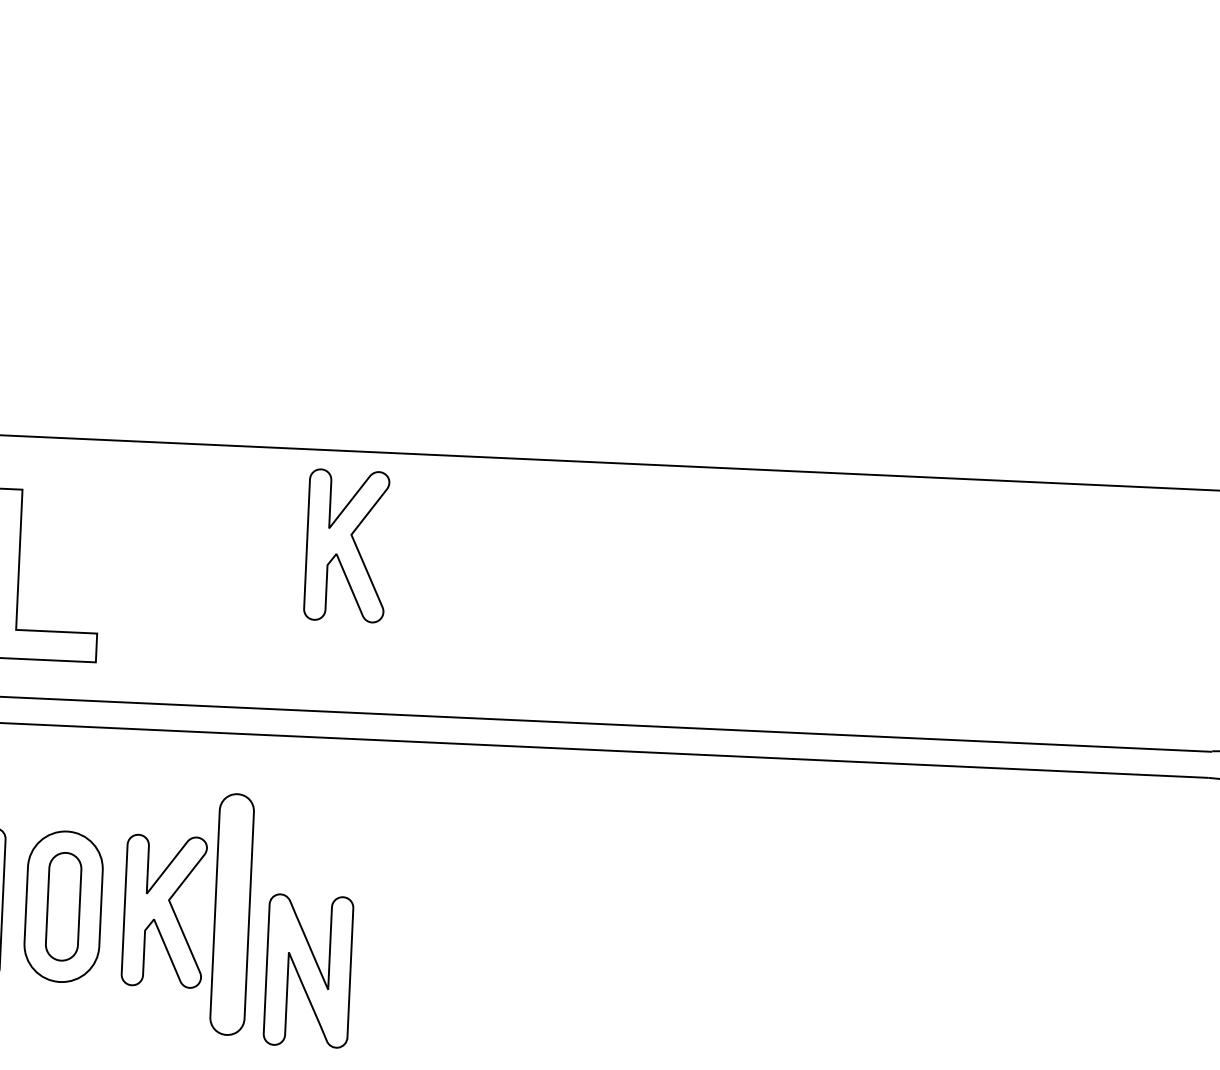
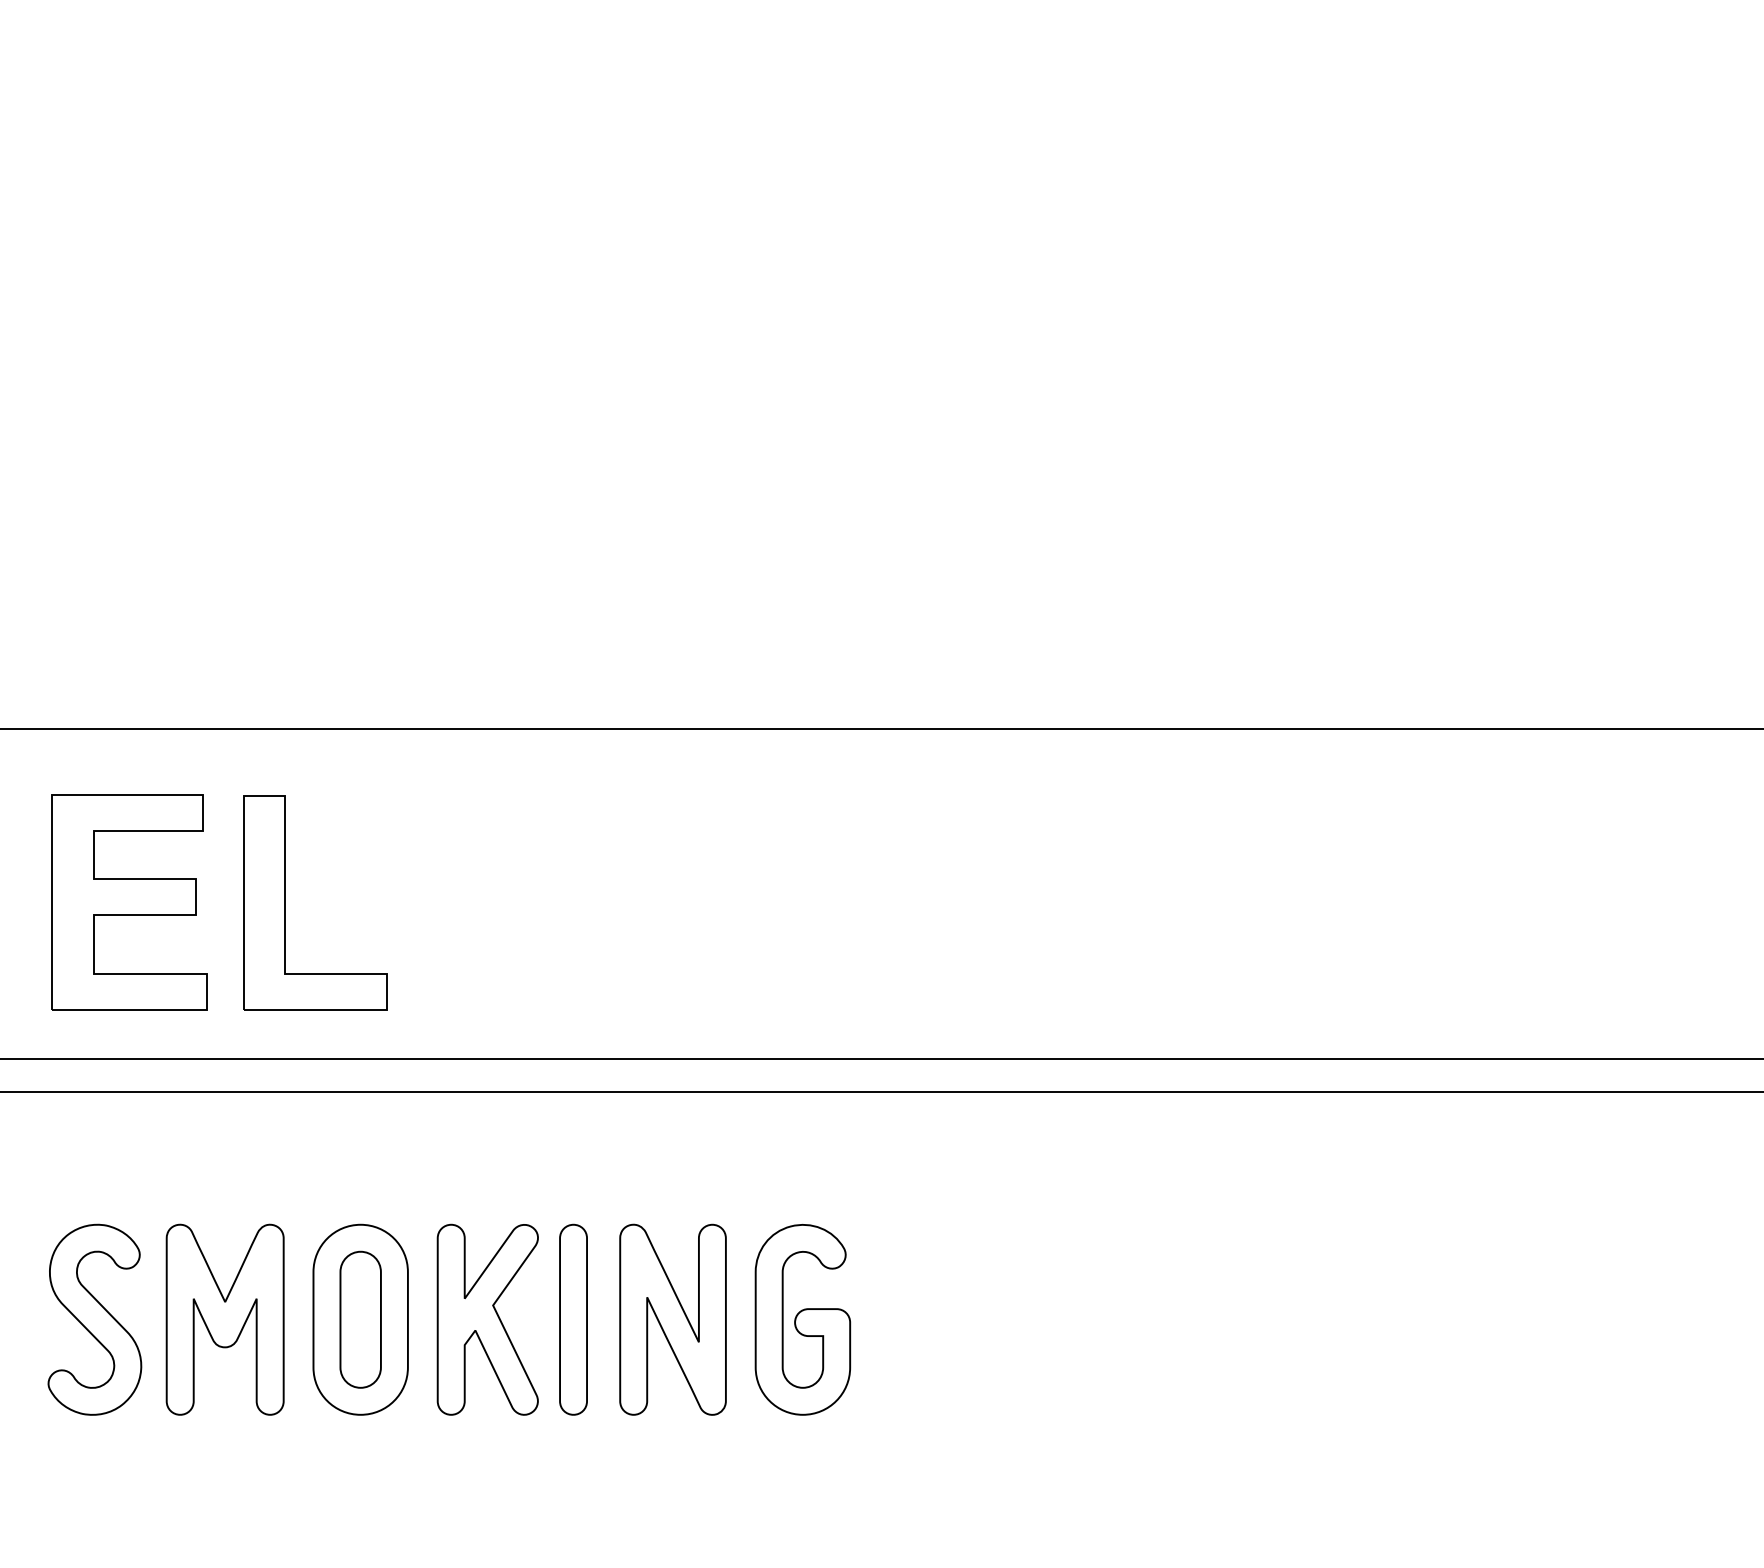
part: (346, 545) -> (696, 848), removed
part: (232, 914) -> (573, 1319), size x0.62
part: (413, 922) -> (802, 1319), added
part: (308, 970) -> (672, 1319), moved

